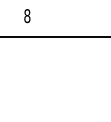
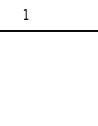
text: (26, 16) -> (25, 14), 8 -> 1

